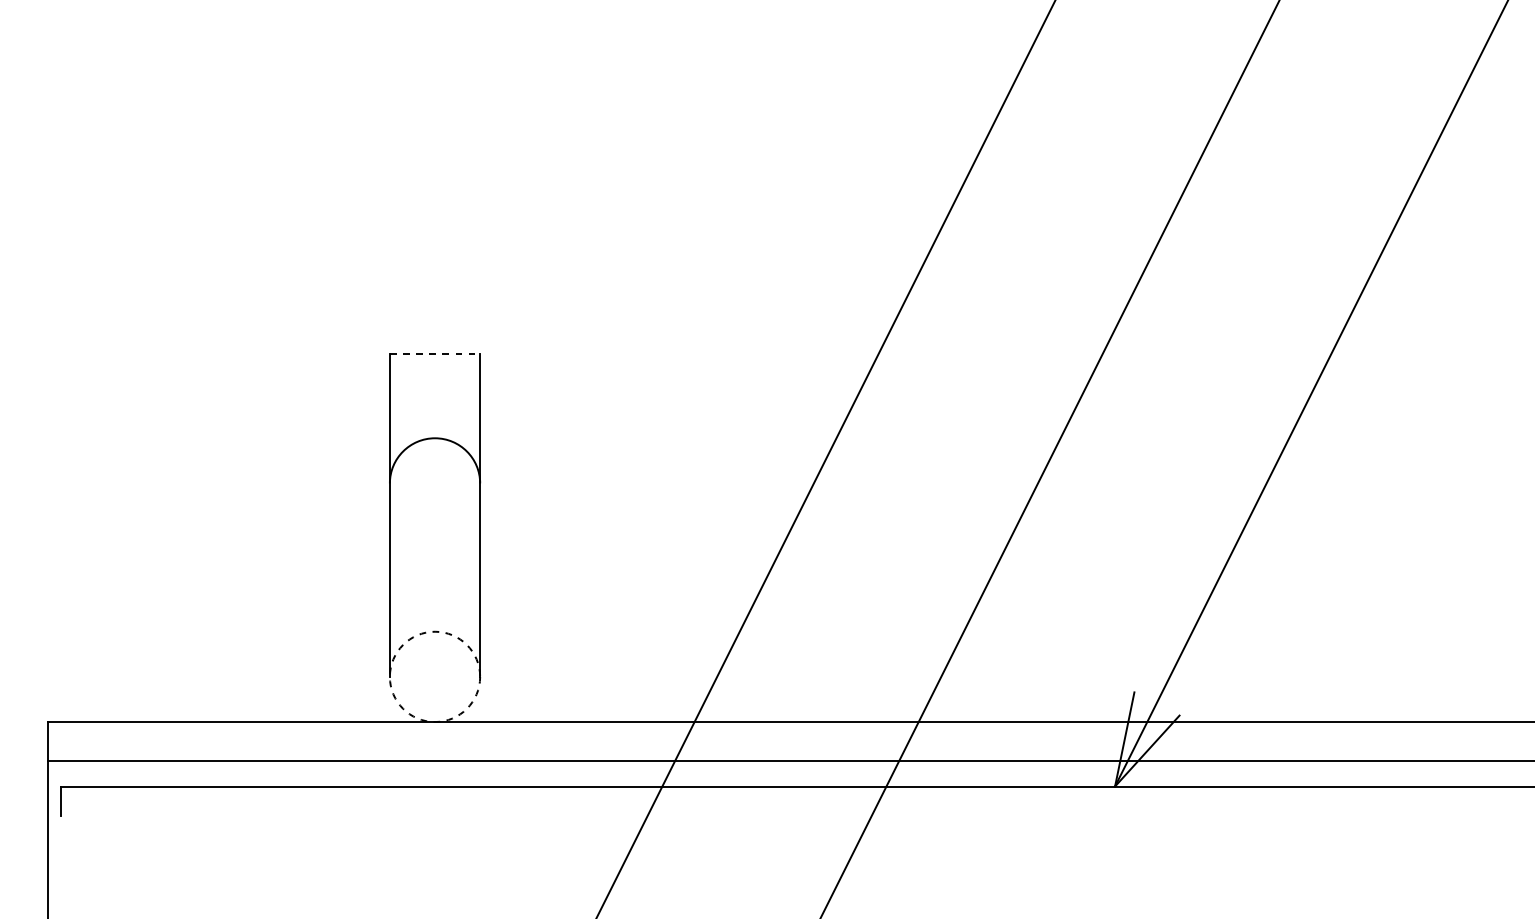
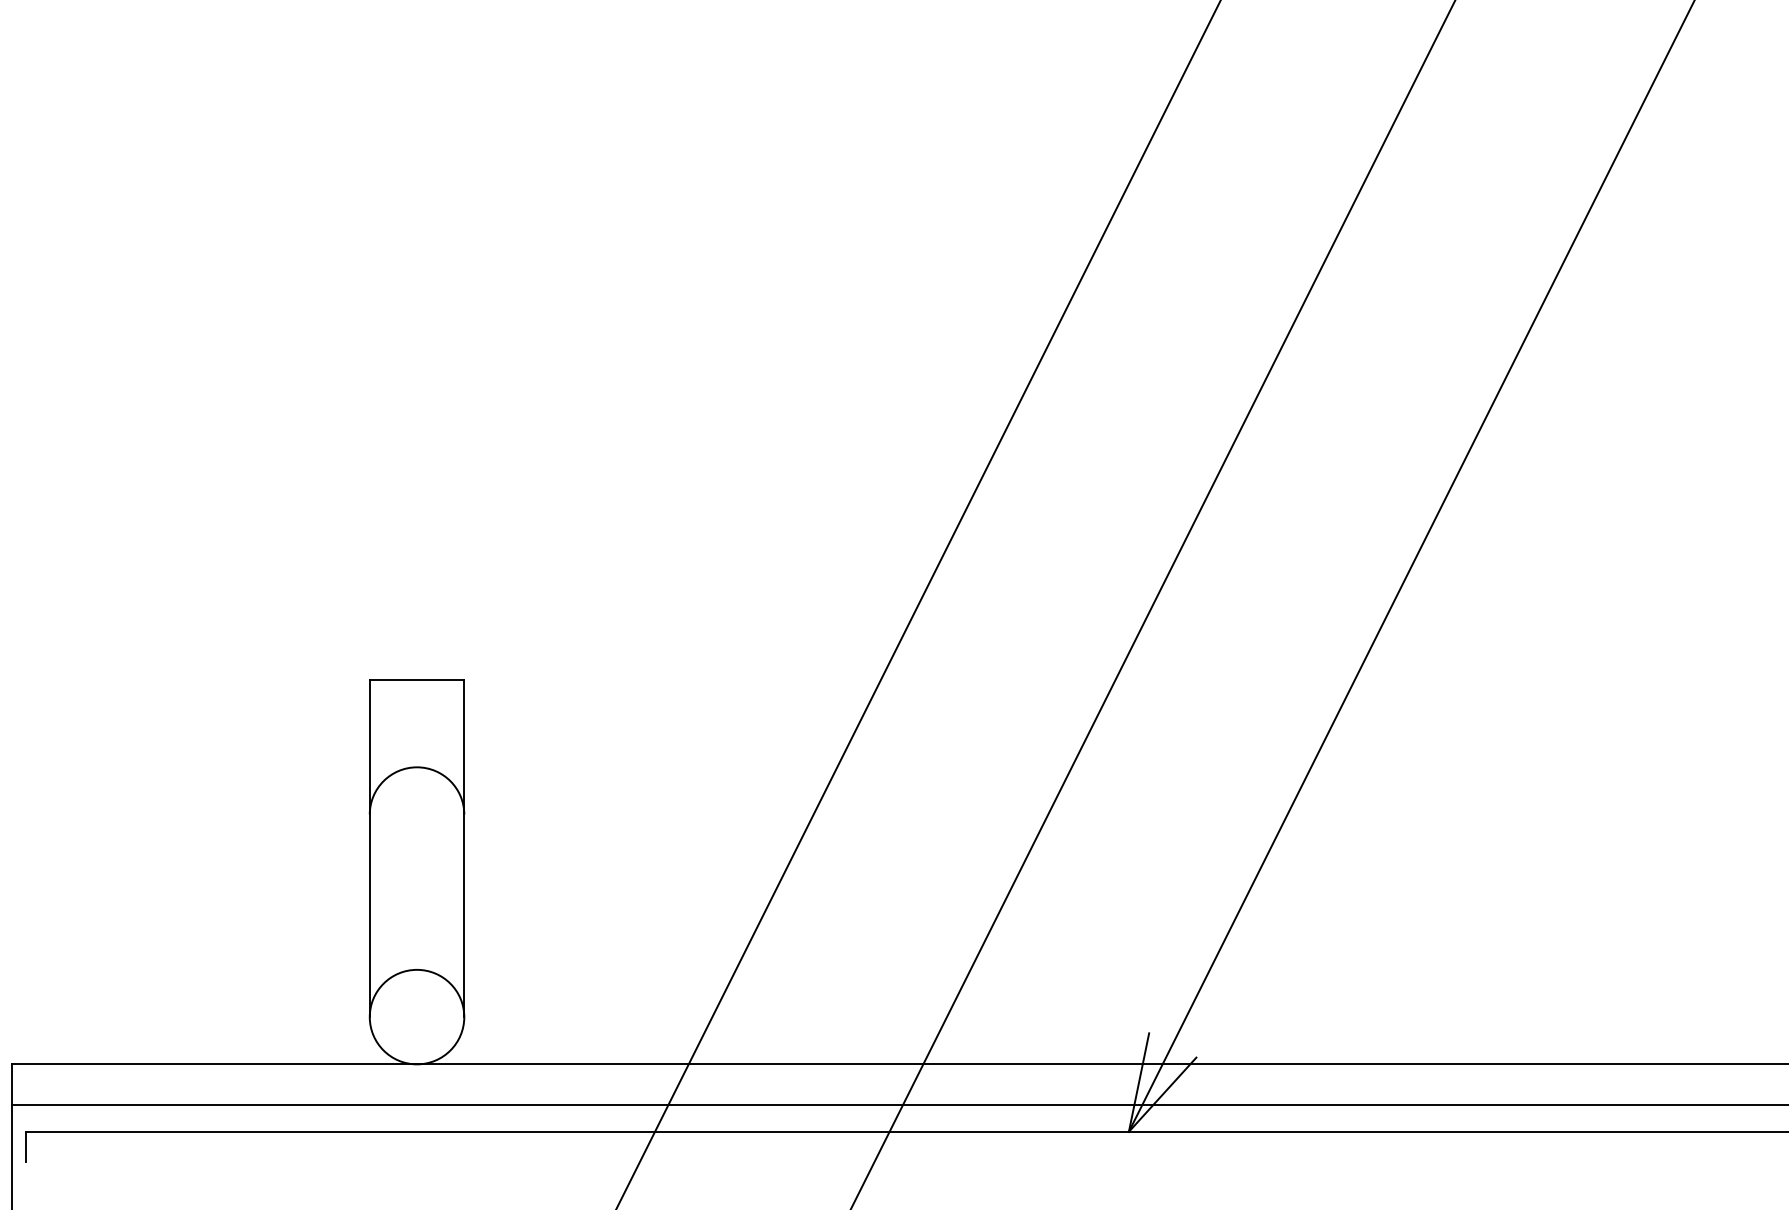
line: (435, 354) -> (417, 679), dashed -> solid
circle: (434, 676) -> (416, 1016), dashed -> solid

